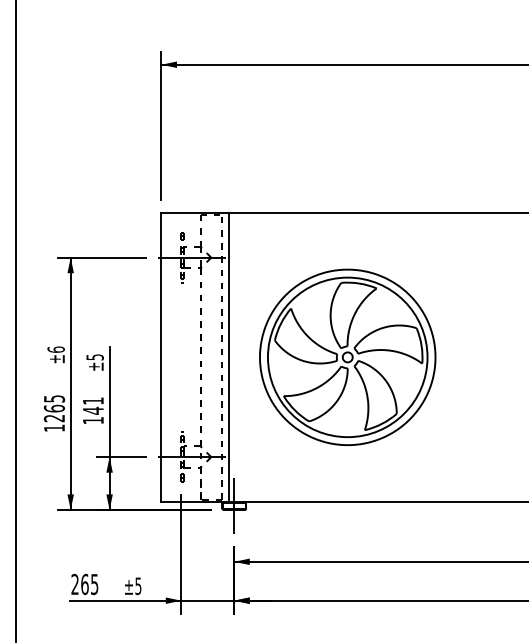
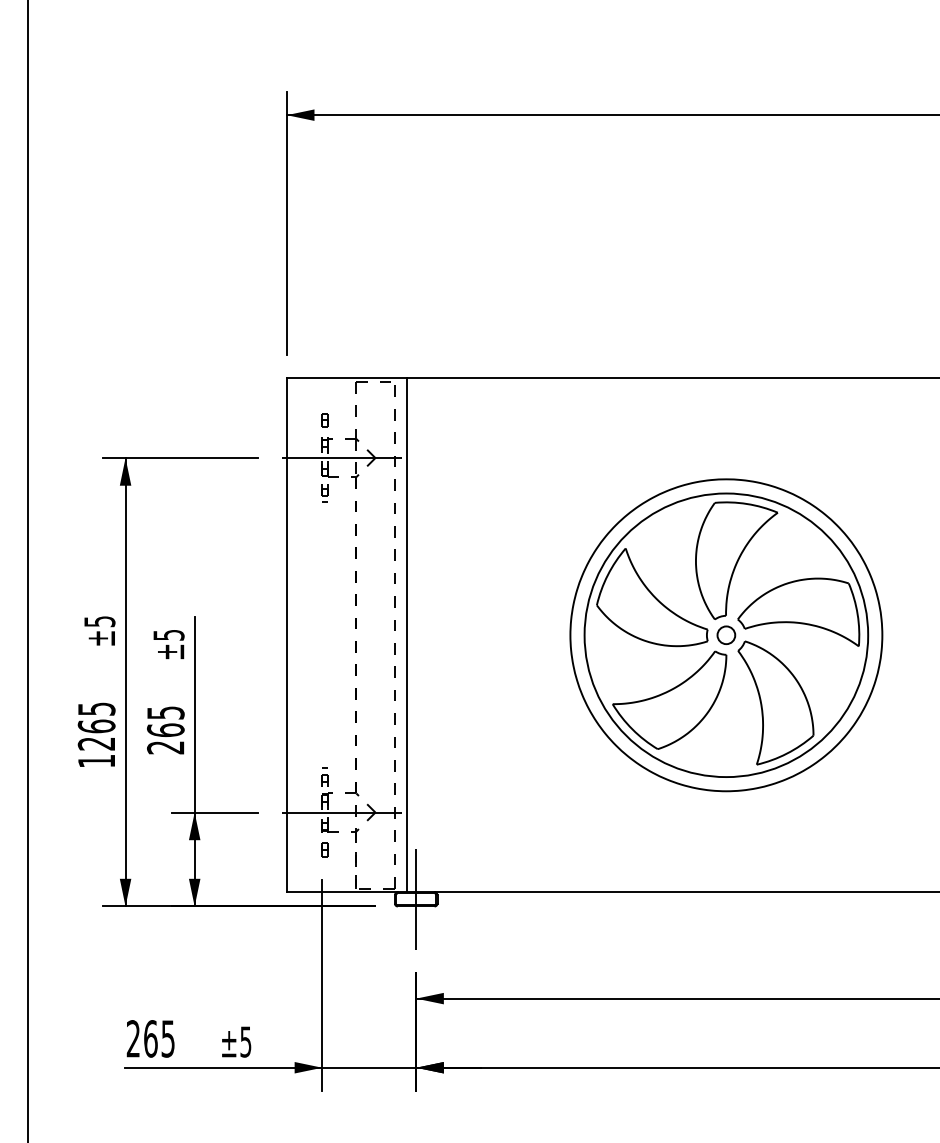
text: (55, 349) -> (98, 621), ±6 -> ±5
part: (347, 356) -> (725, 633), moved
text: (92, 410) -> (164, 729), 141 -> 265

